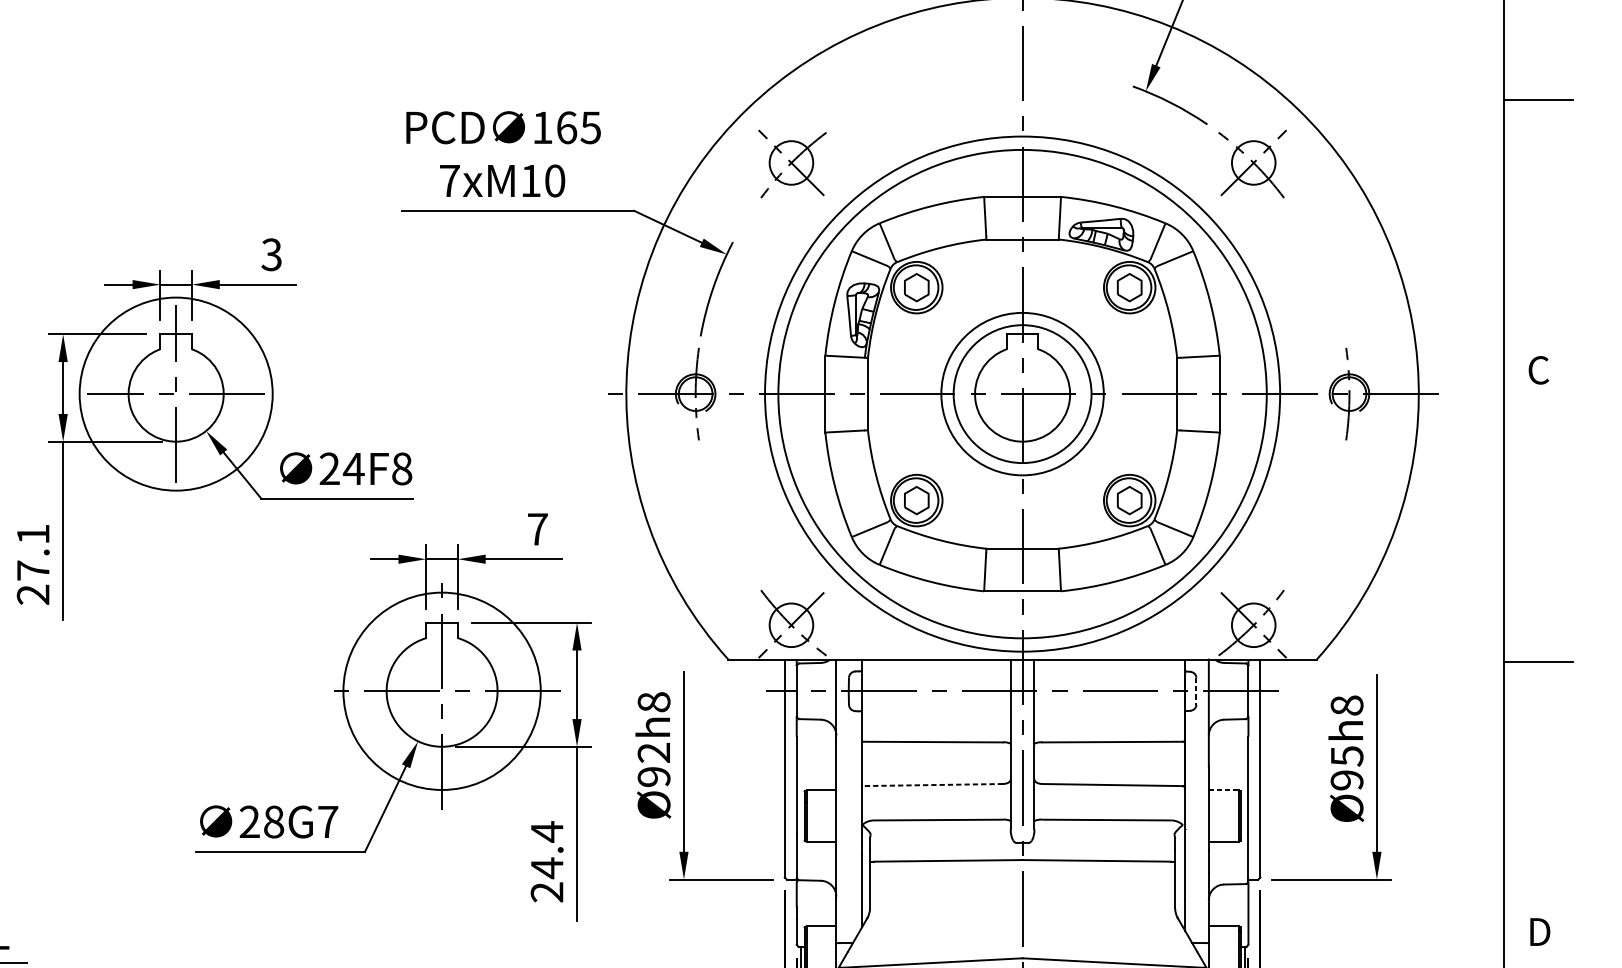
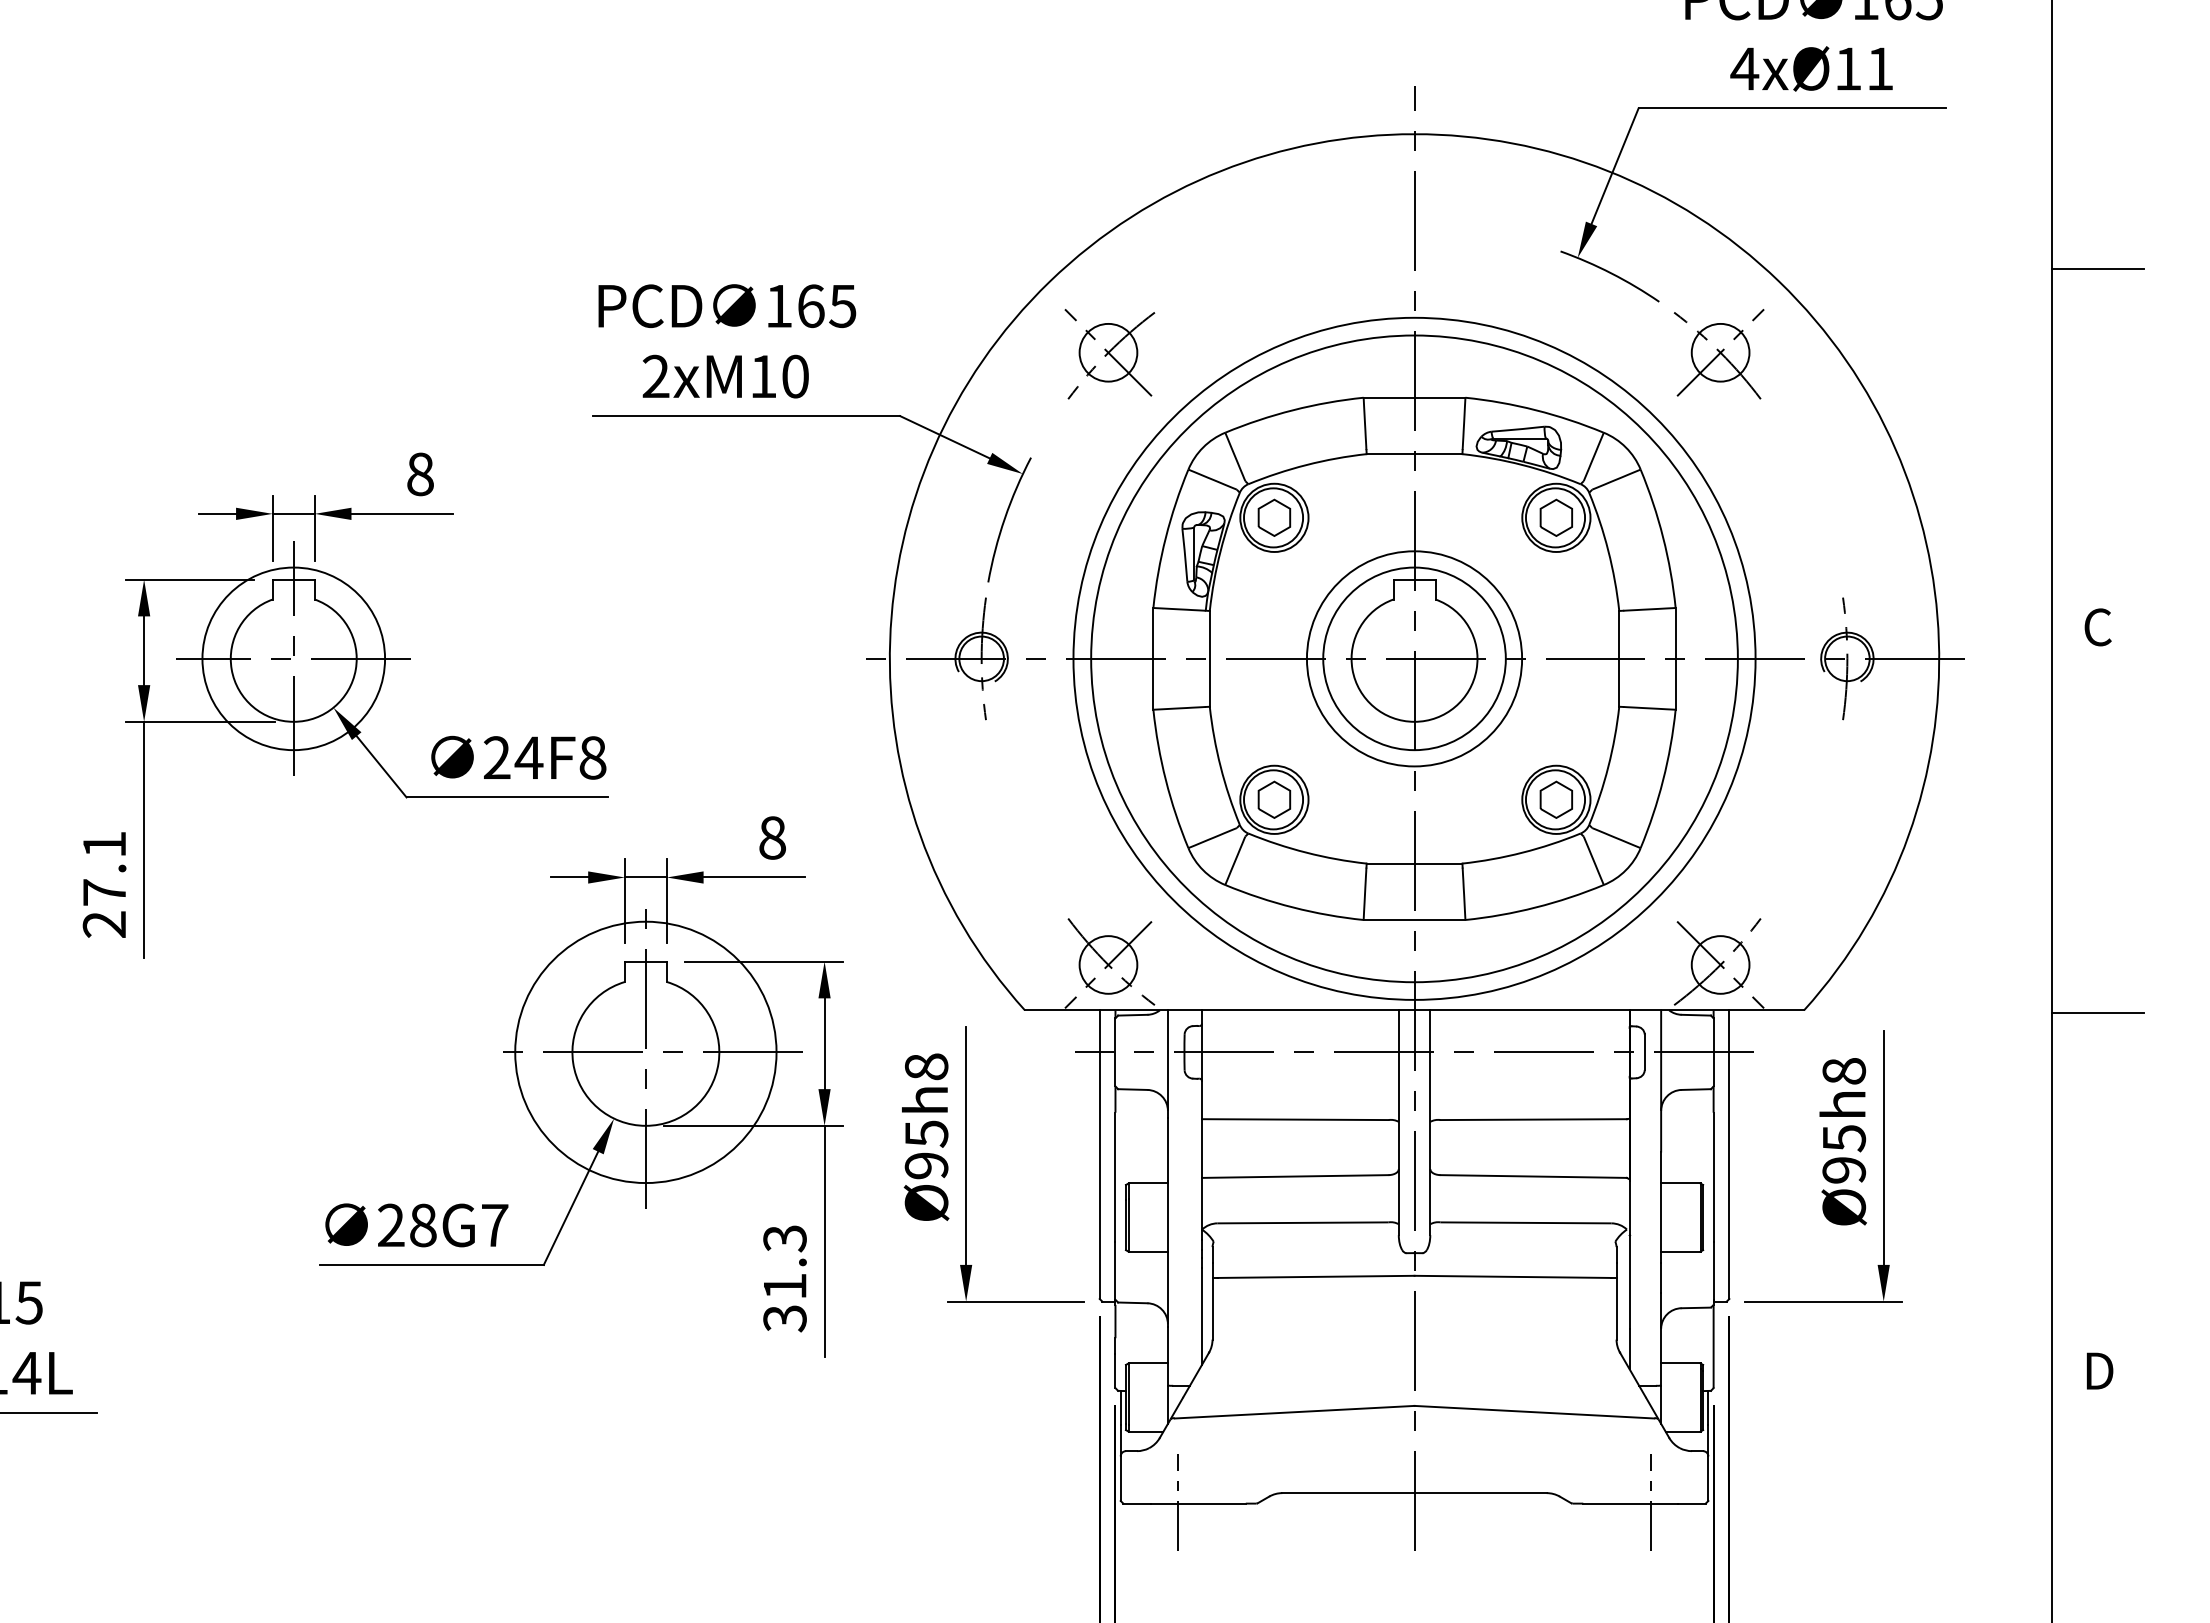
text: (449, 180) -> (655, 375), 7xM10 -> 2xM10
text: (271, 254) -> (419, 474), 3 -> 8
circle: (175, 393) -> (293, 658), size x0.71
text: (537, 529) -> (772, 837), 7 -> 8
line: (1196, 691) -> (1644, 1052), dashed -> solid
text: (654, 752) -> (926, 1133), Ø92h8 -> Ø95h8
line: (931, 785) -> (1294, 1176), dashed -> solid
line: (1223, 790) -> (1680, 1183), dashed -> solid
text: (546, 862) -> (784, 1278), 24.4 -> 31.3

